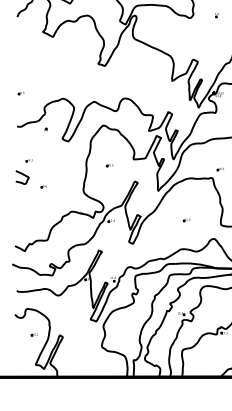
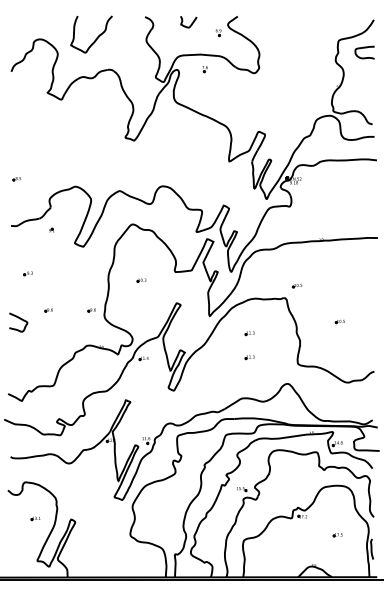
part: (216, 15) -> (204, 69), moved
curve: (23, 175) -> (19, 319), moved
part: (74, 186) -> (91, 310), added
part: (186, 203) -> (249, 333), added

